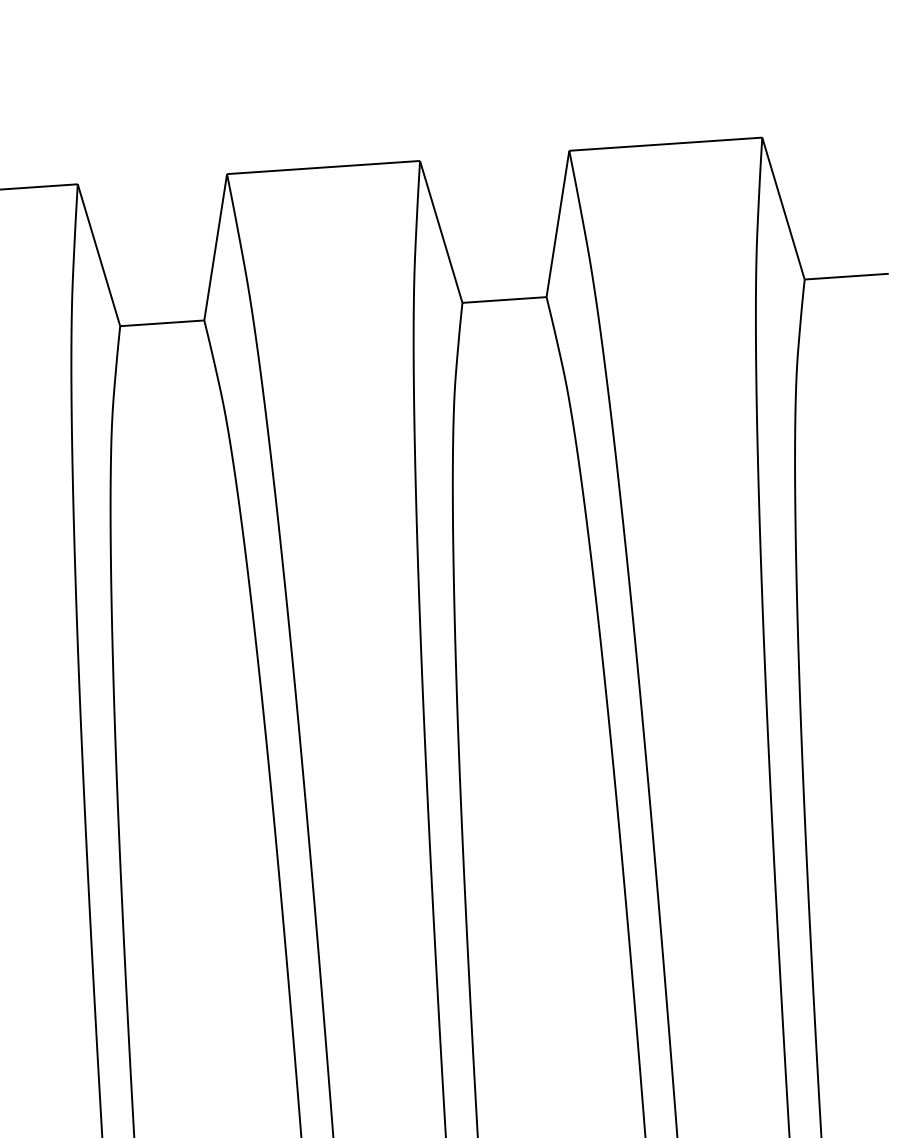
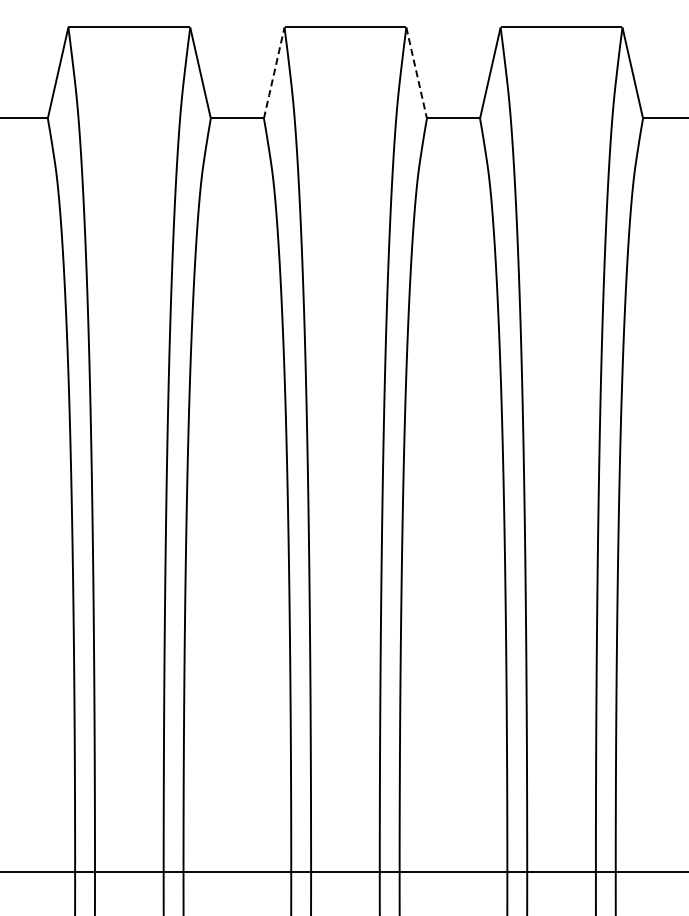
line: (441, 232) -> (416, 73), solid -> dashed
line: (216, 246) -> (274, 72), solid -> dashed

